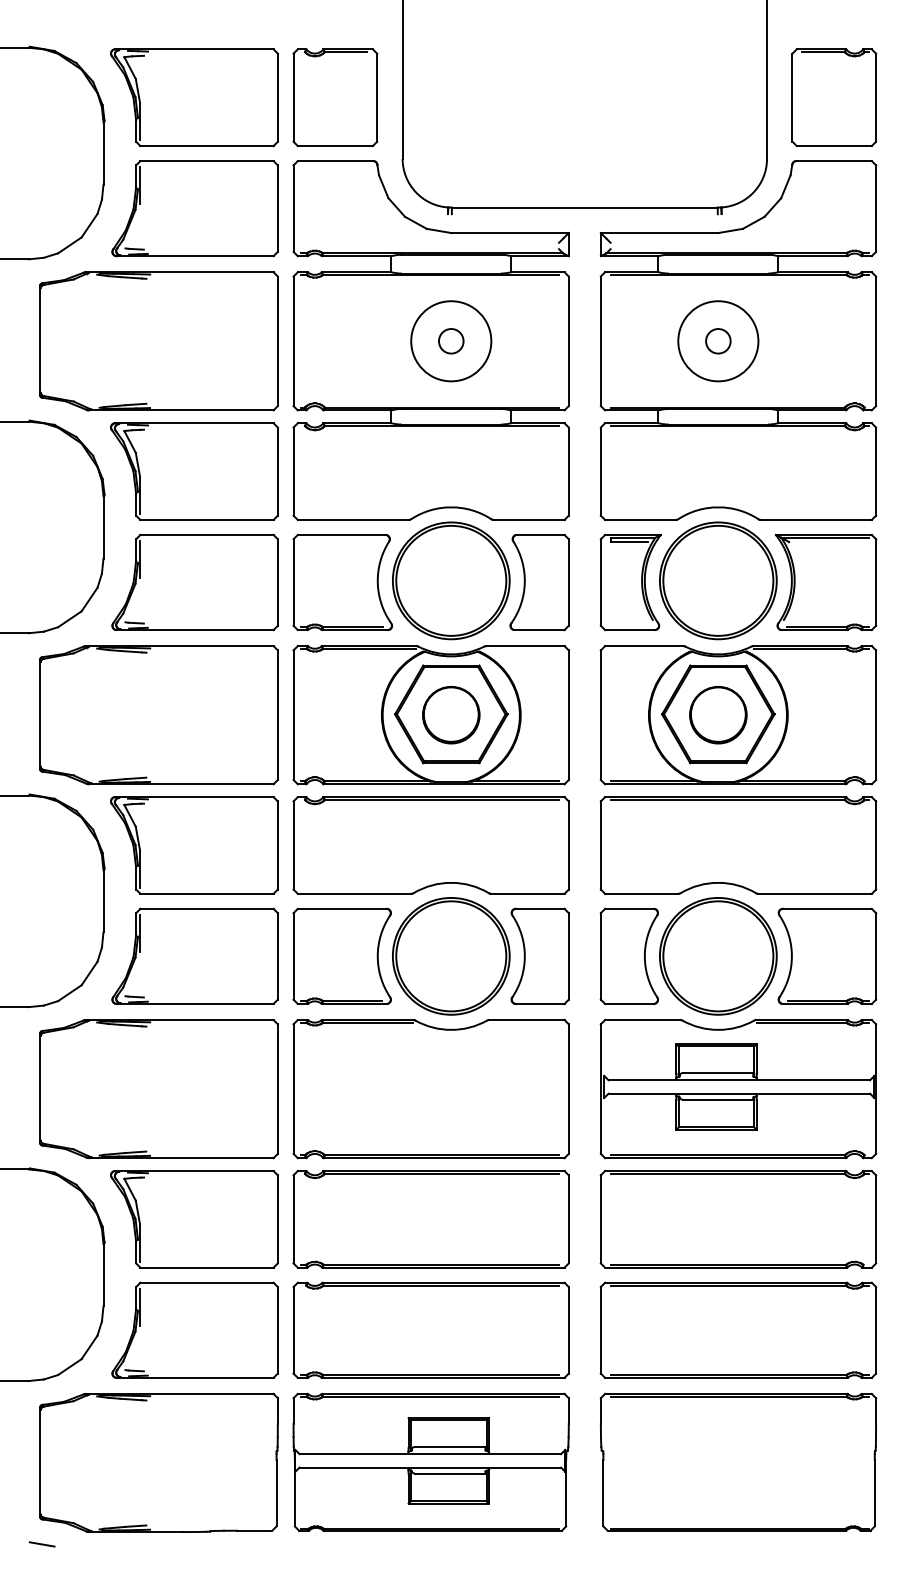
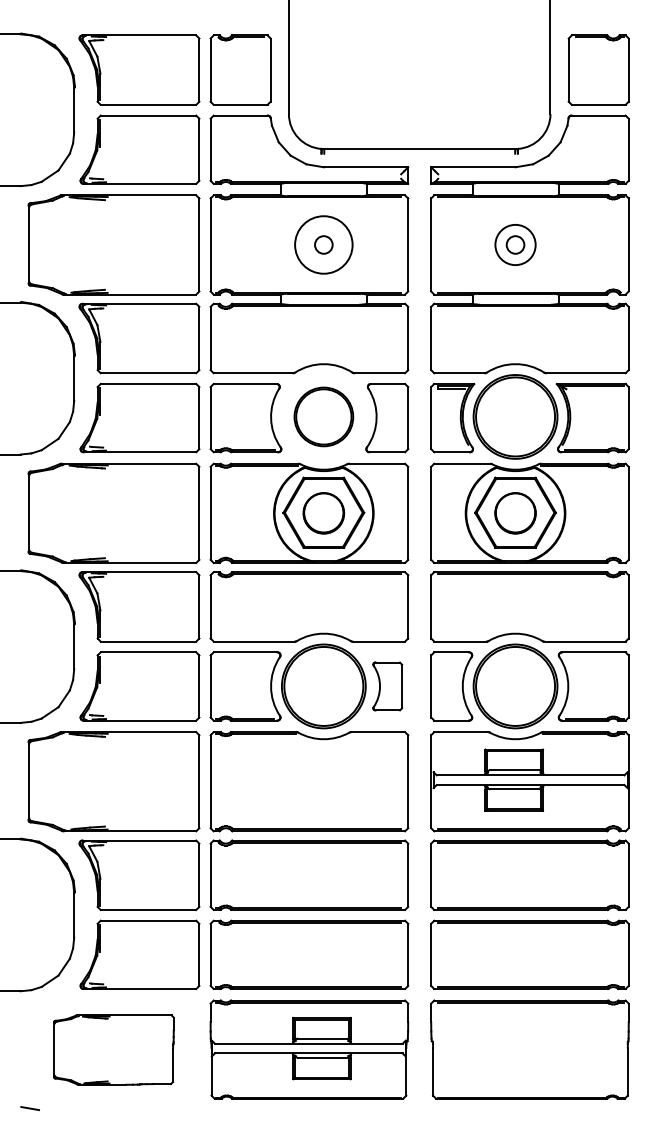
circle: (718, 340) -> (515, 244), size x0.7
part: (450, 580) -> (323, 416), size x0.7
part: (539, 956) -> (387, 686), size x0.7
part: (158, 1462) -> (113, 1049), size x0.7

